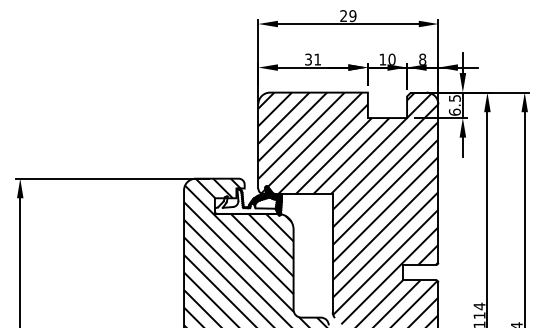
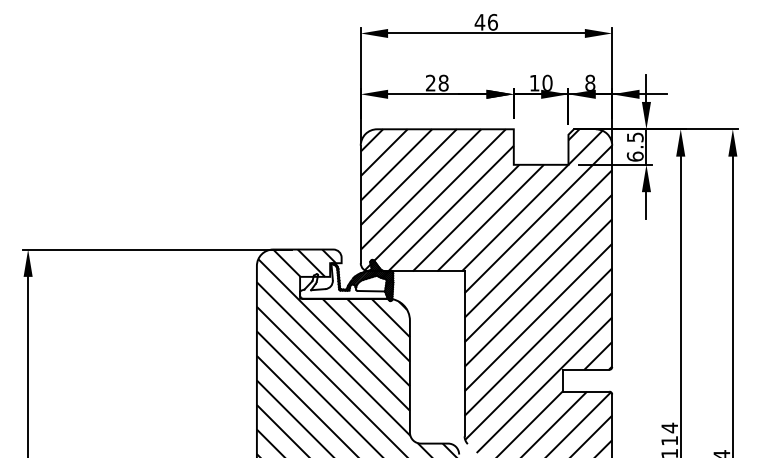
text: (347, 16) -> (485, 22), 29 -> 46
text: (313, 59) -> (437, 83), 31 -> 28

